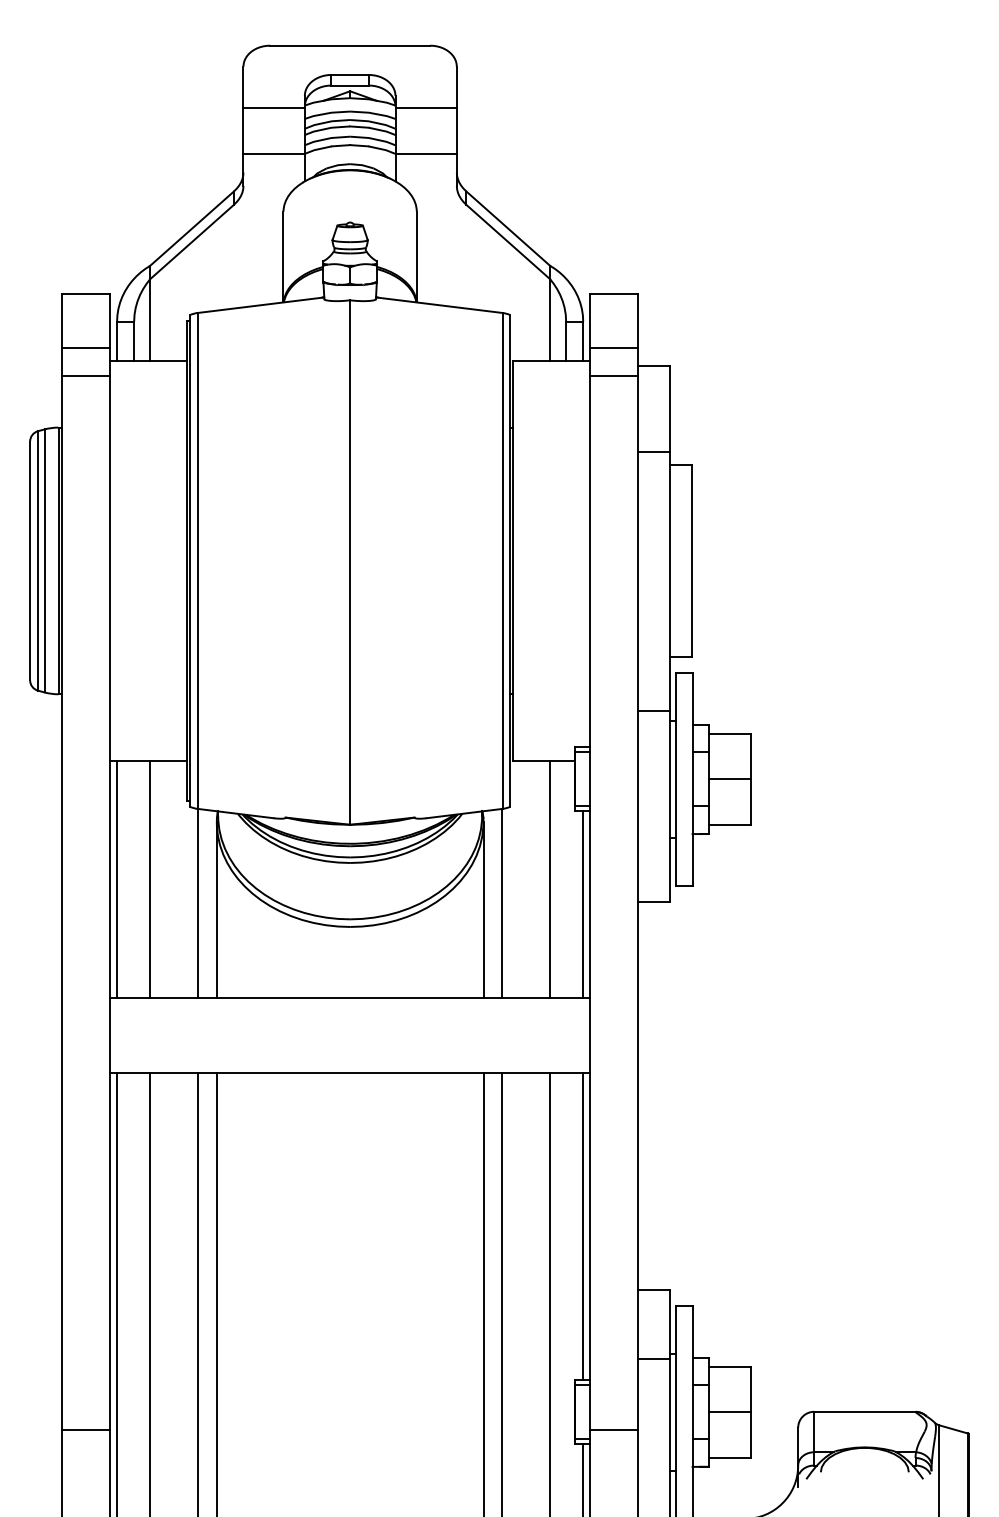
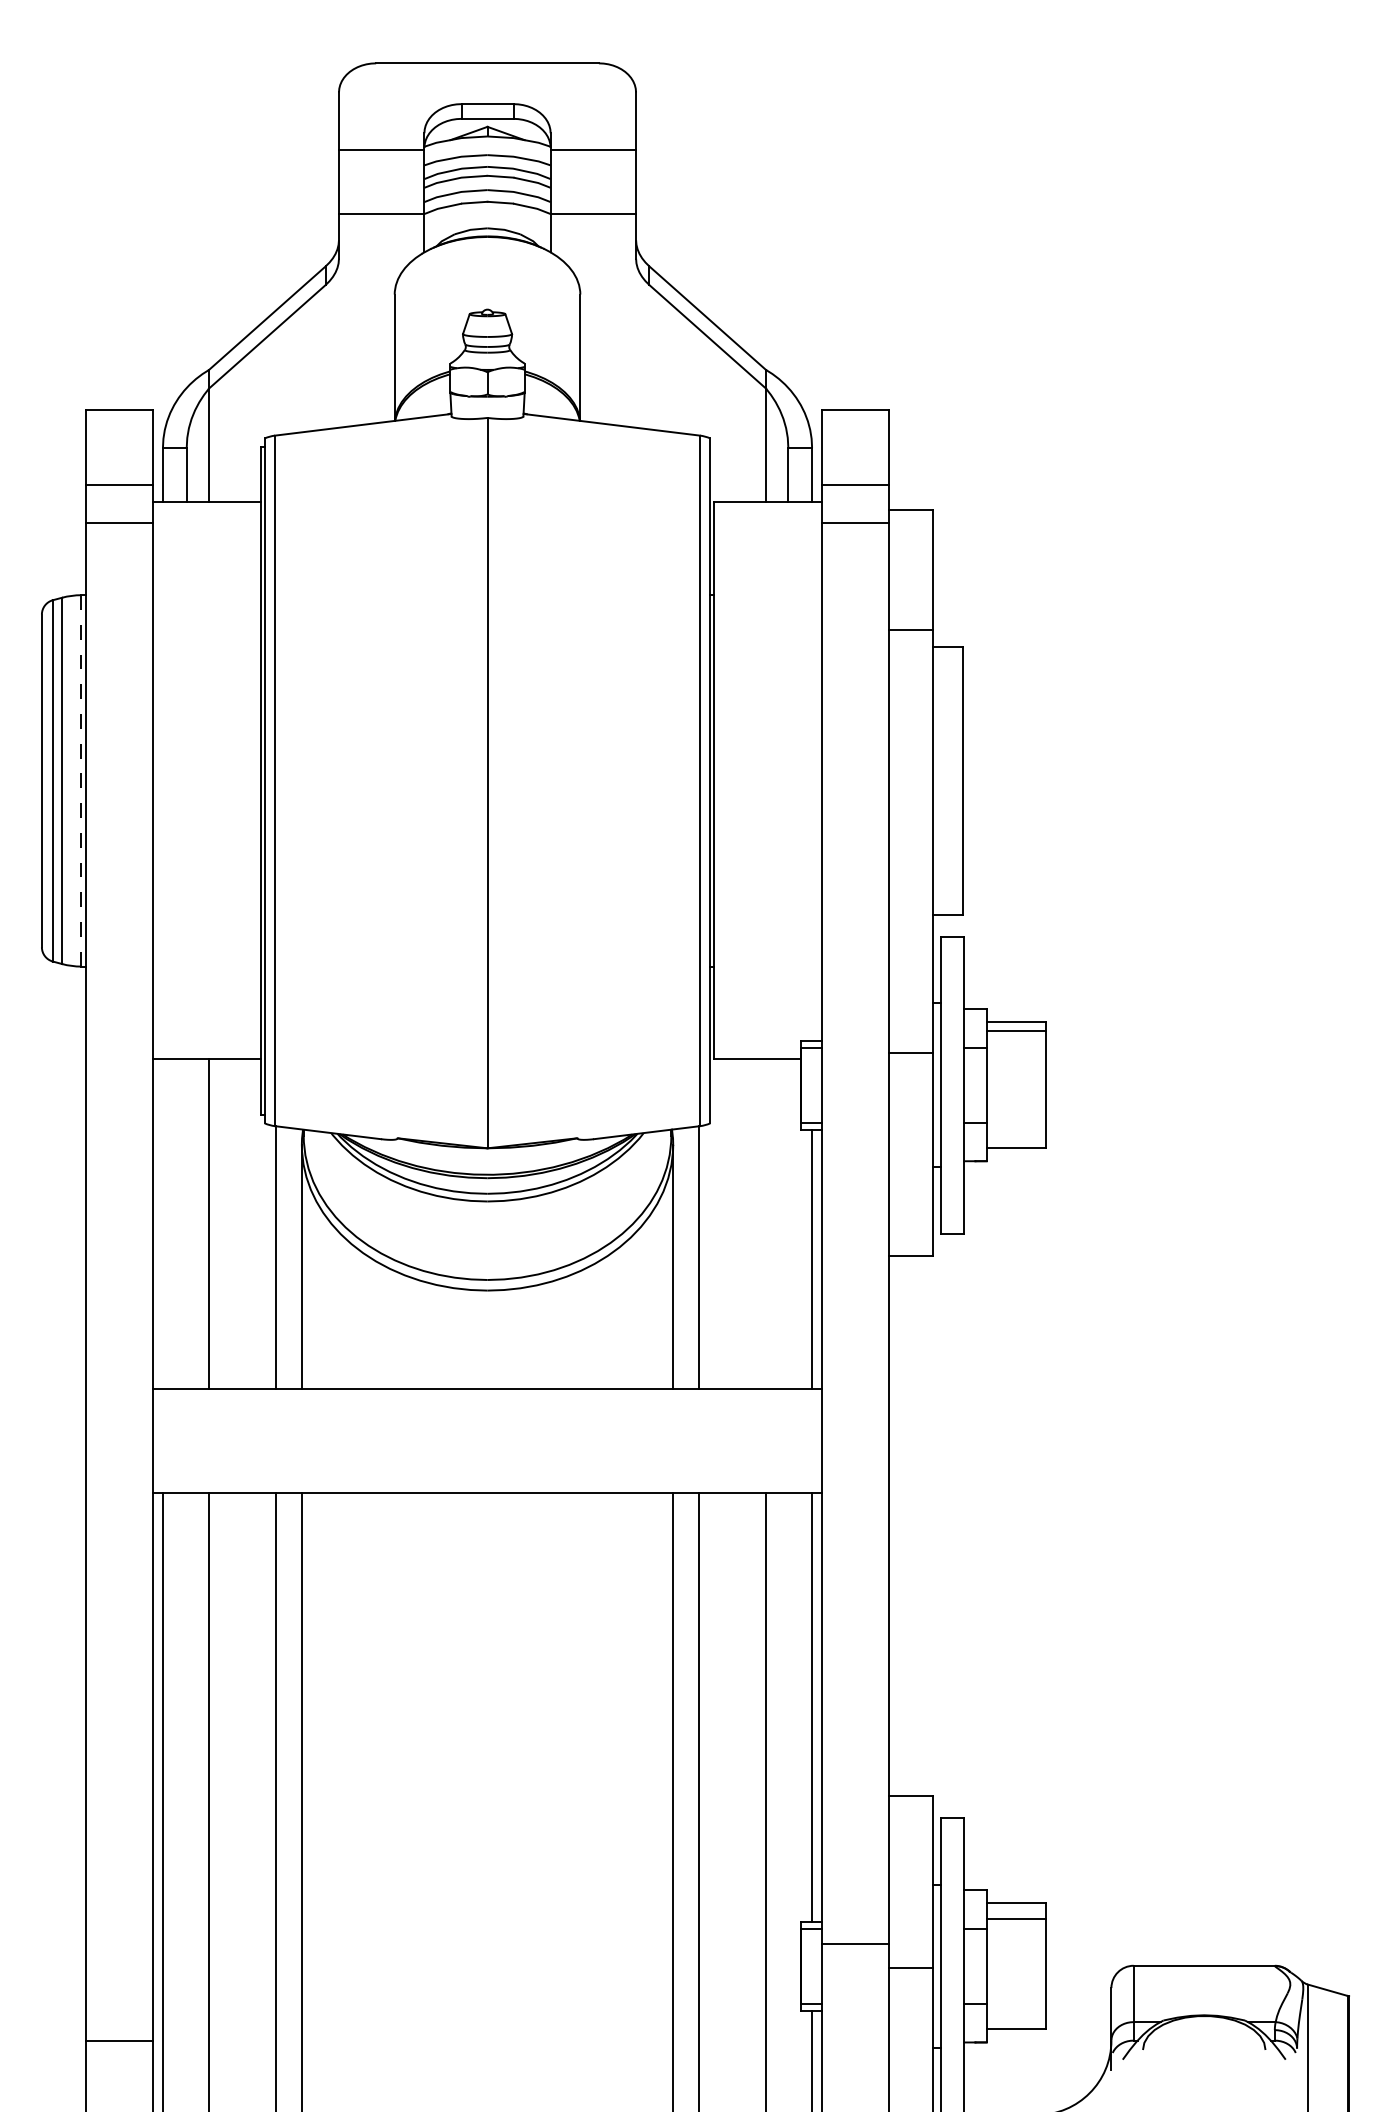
line: (58, 560) -> (81, 780), solid -> dashed
line: (653, 710) -> (910, 1052), moved
line: (730, 779) -> (1016, 1031), moved
line: (116, 879) -> (162, 1224), removed
line: (550, 879) -> (766, 1224), removed
line: (653, 1358) -> (910, 1967), moved
line: (730, 1412) -> (1016, 1919), moved
line: (85, 1430) -> (119, 2040), moved
line: (613, 1430) -> (854, 1943), moved

